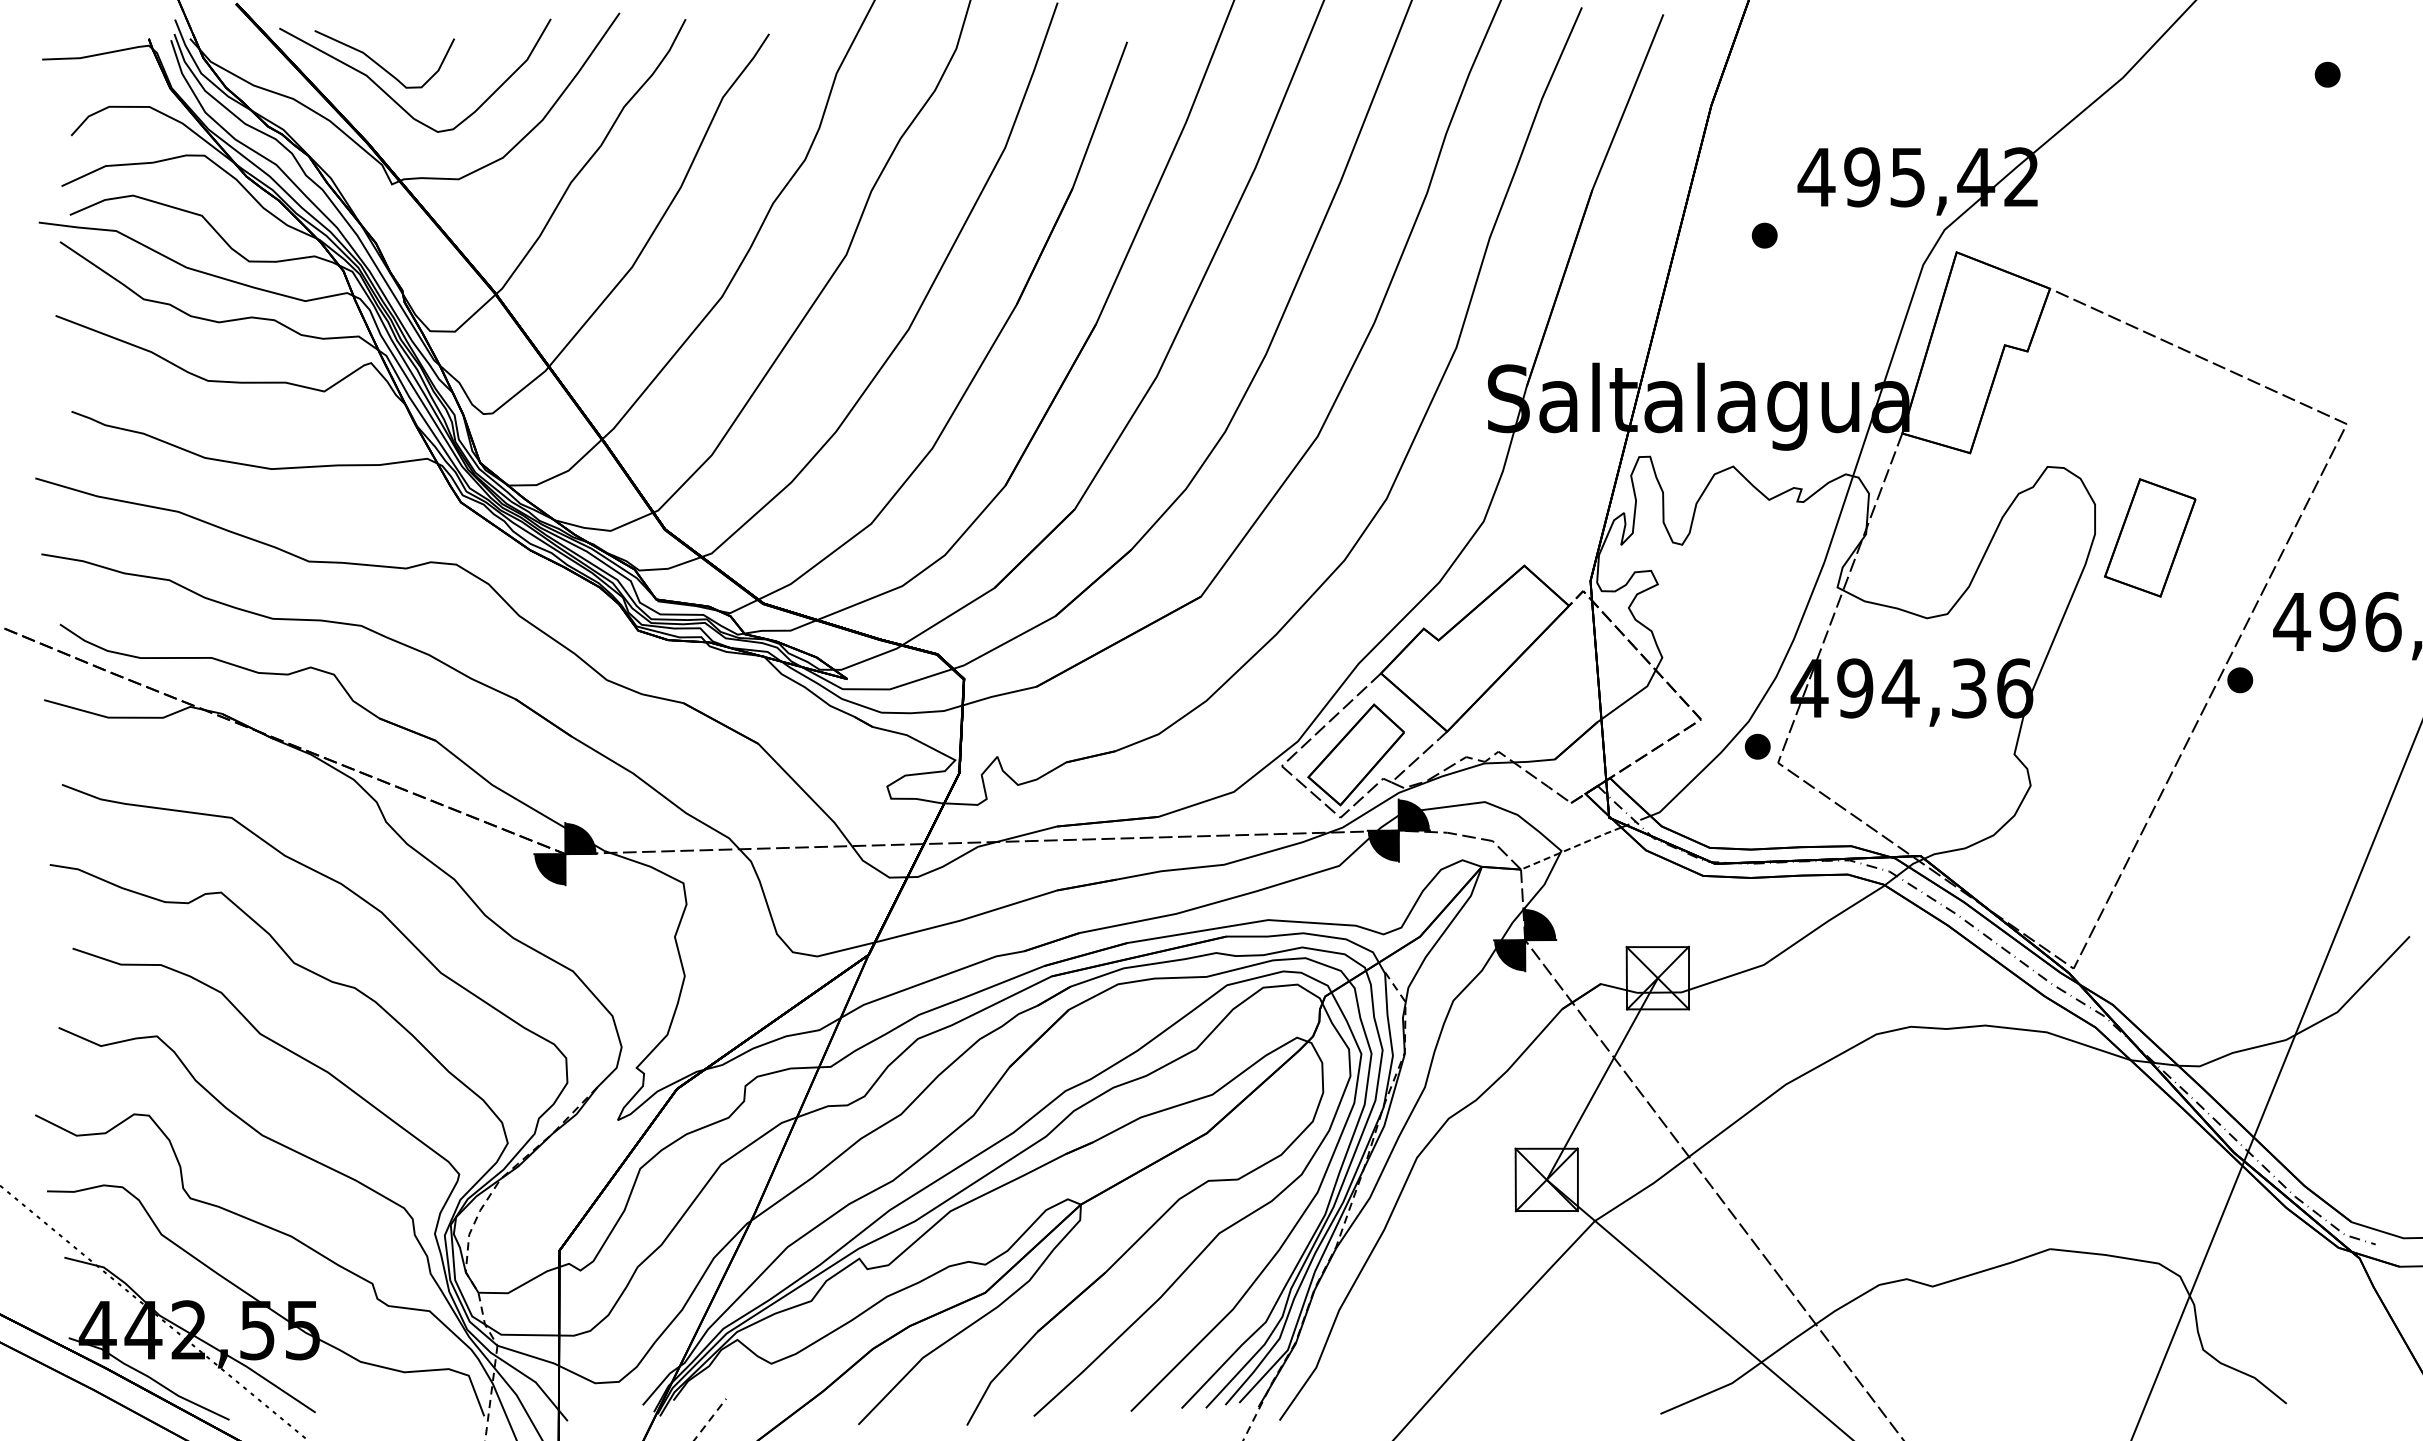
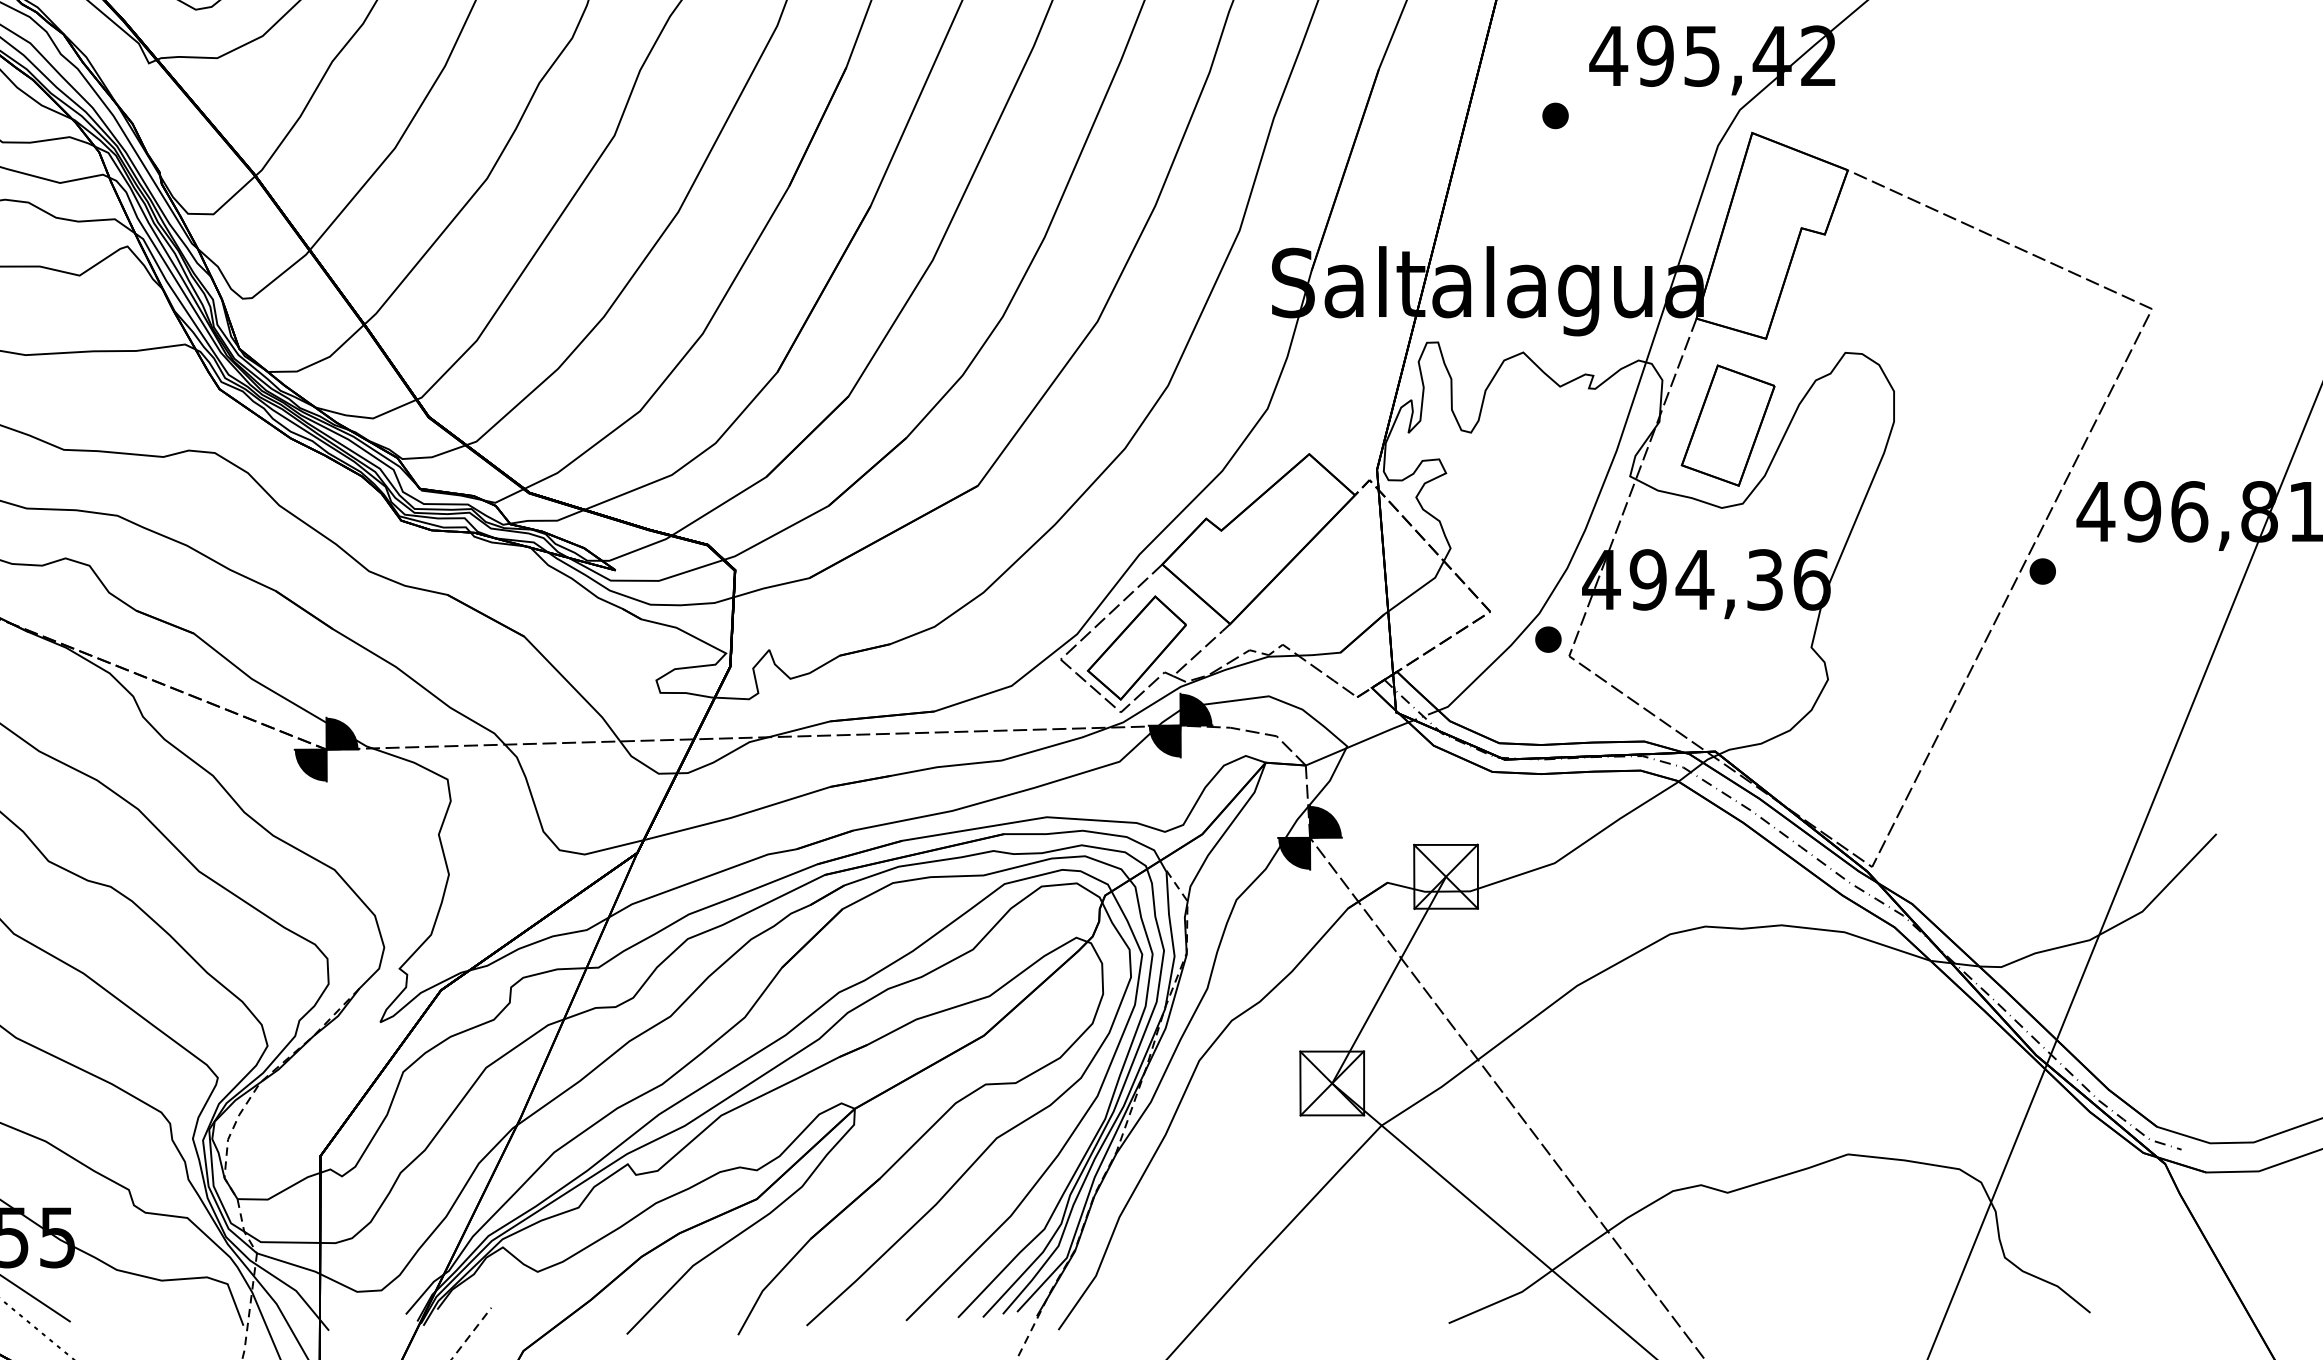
part: (2150, 537) -> (1728, 425), moved
line: (1571, 848) -> (1357, 743), dashed -> solid

